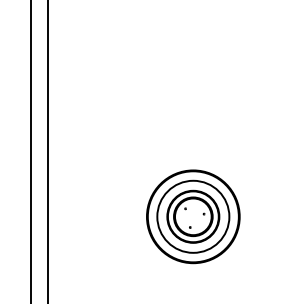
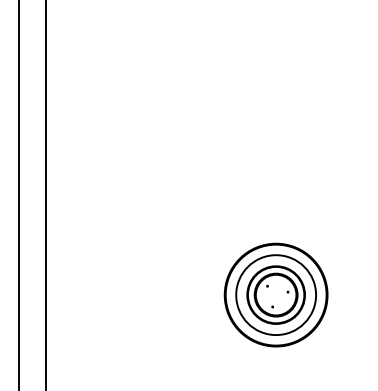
part: (193, 216) -> (276, 294), size x0.7

